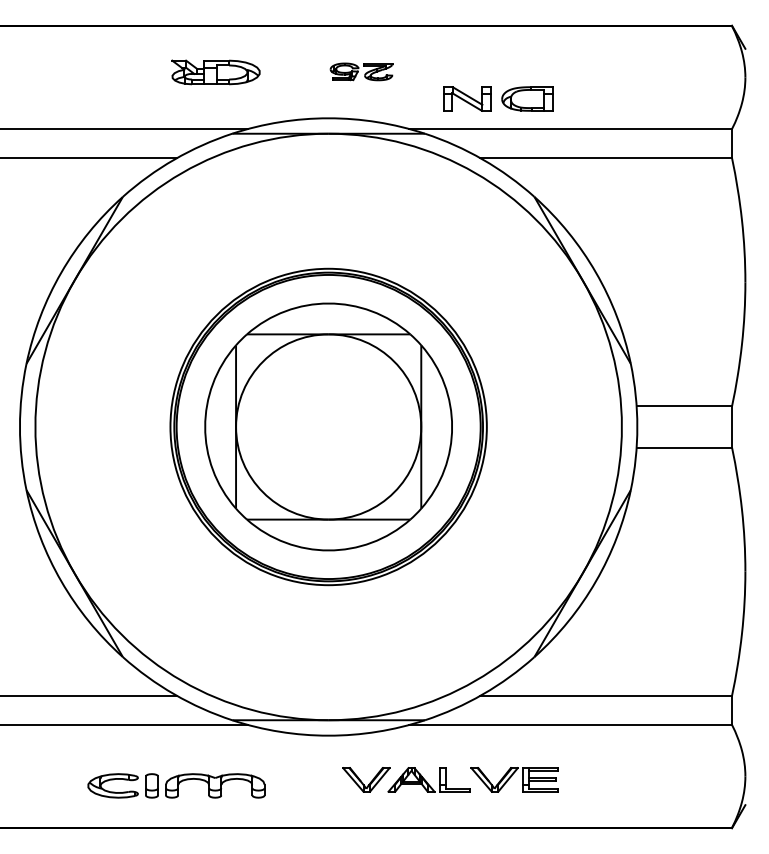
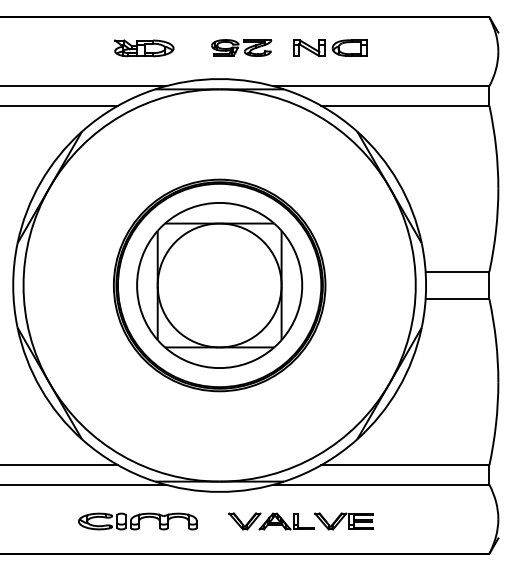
part: (361, 71) -> (241, 47), size x1.43
part: (498, 99) -> (330, 48), moved
part: (175, 785) -> (137, 521), moved

